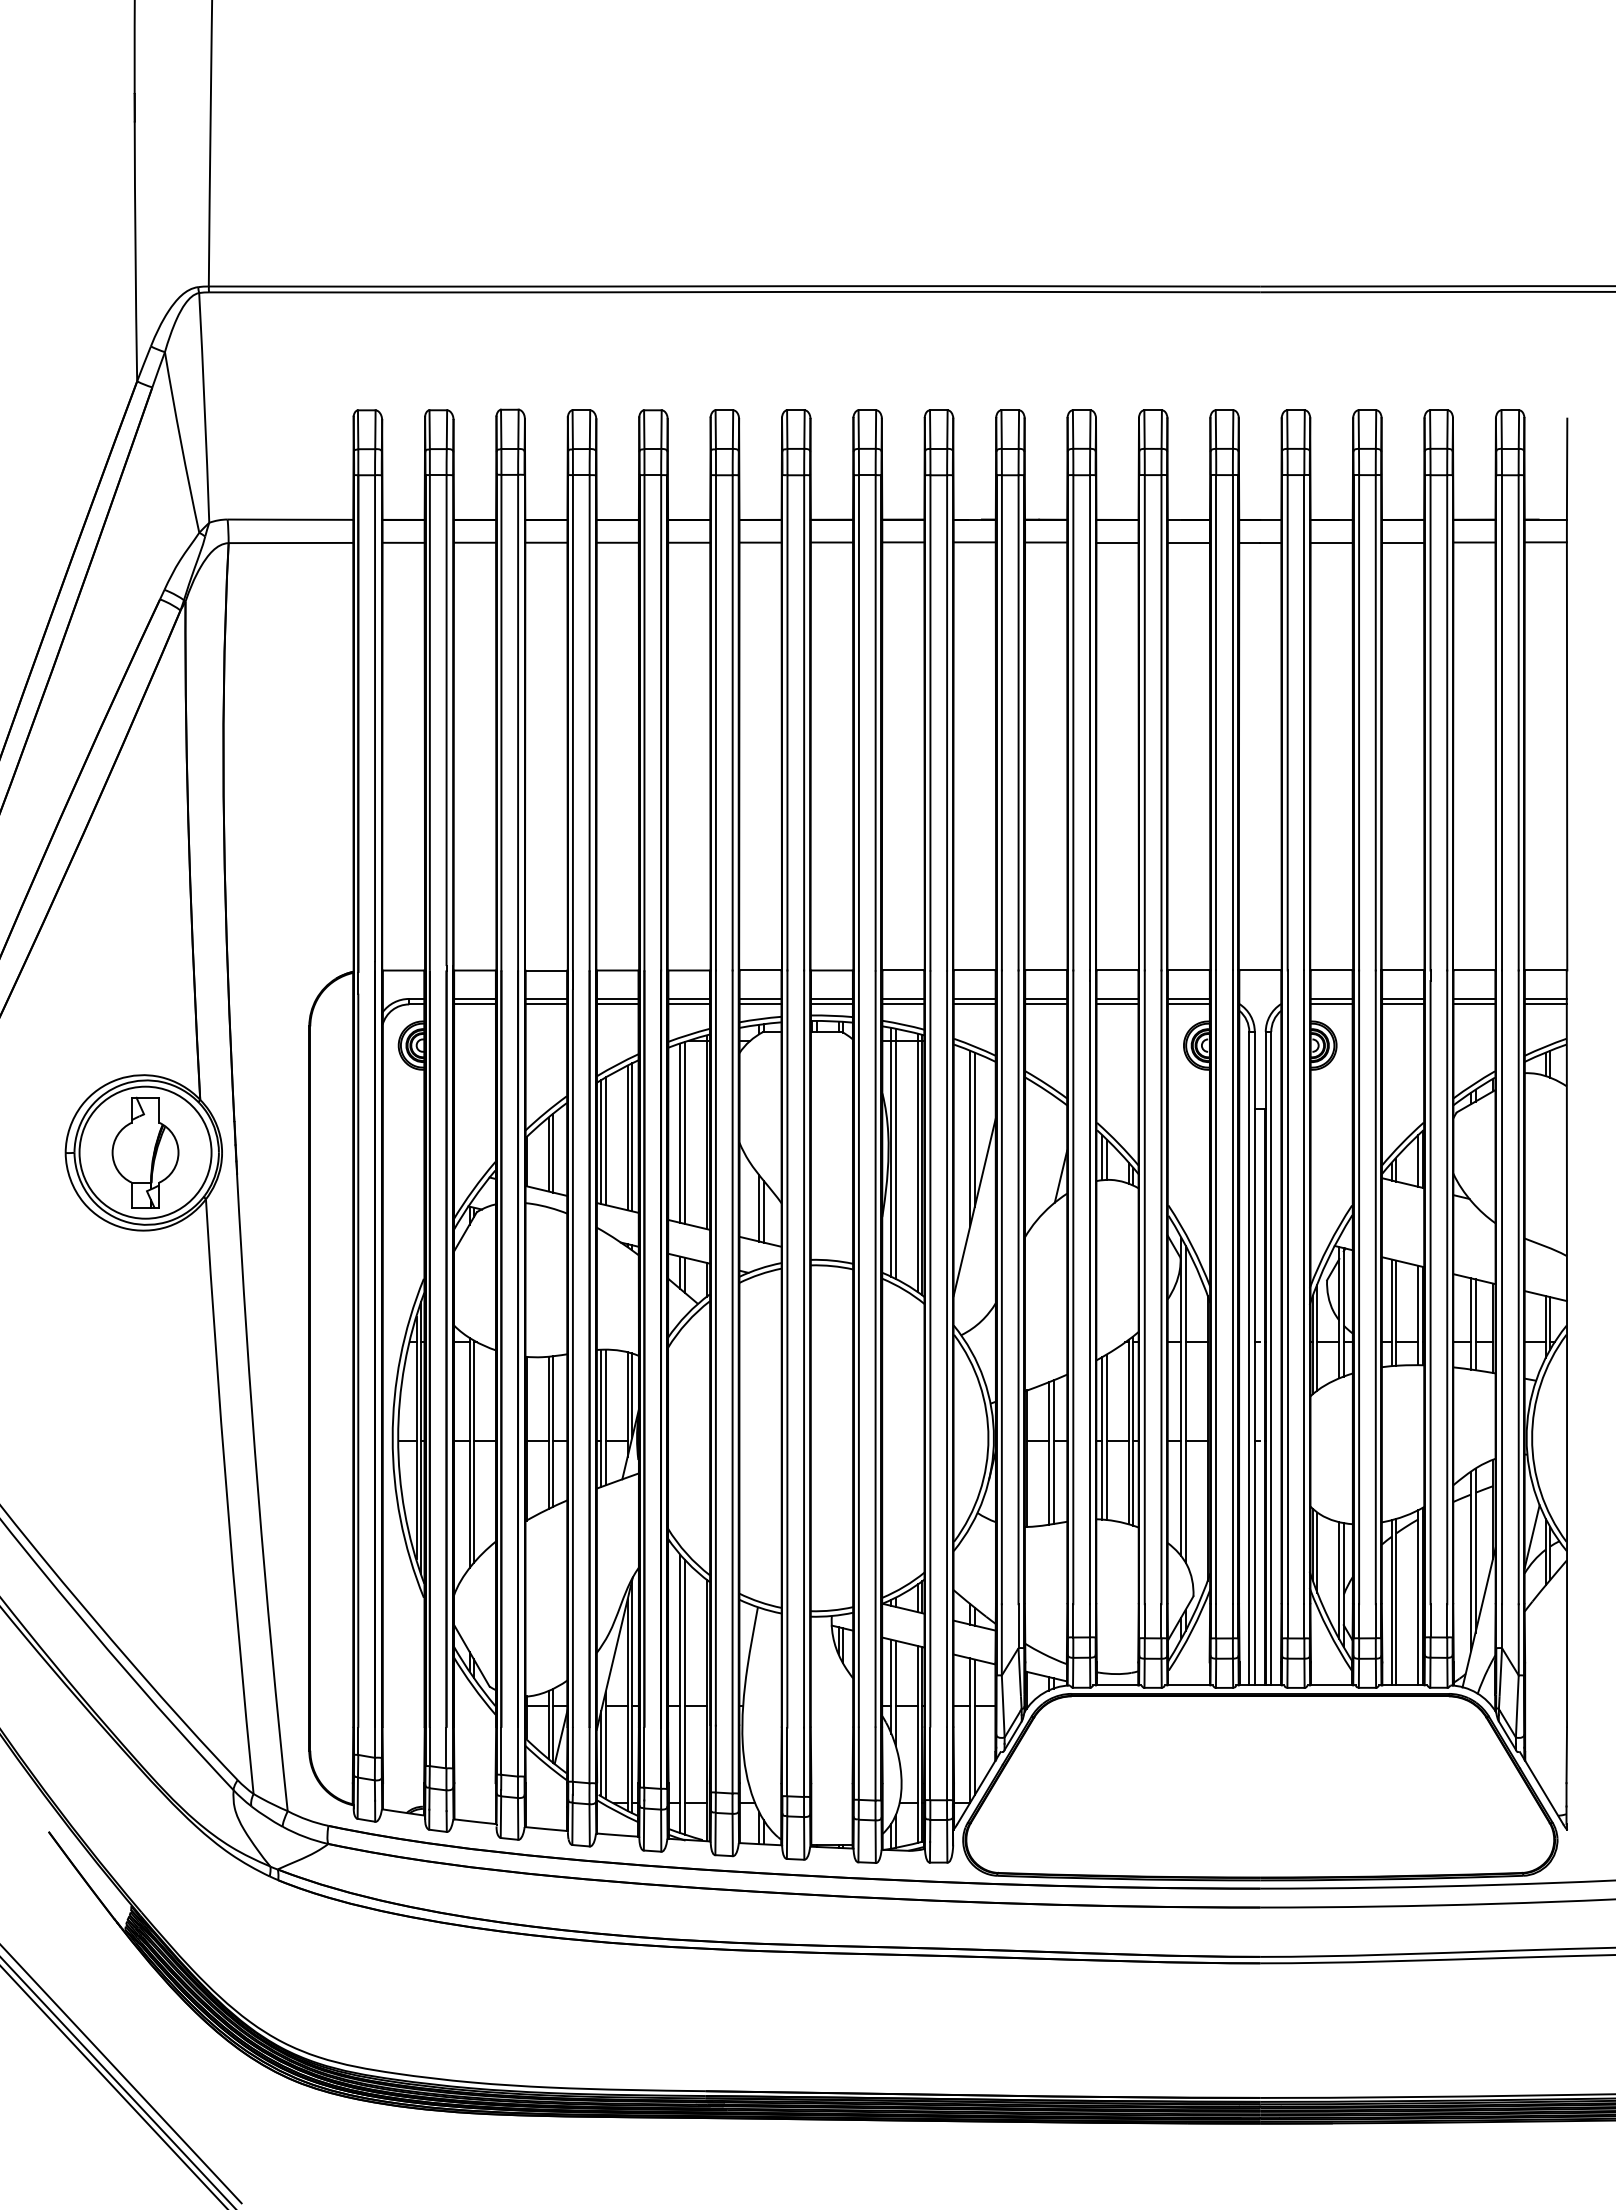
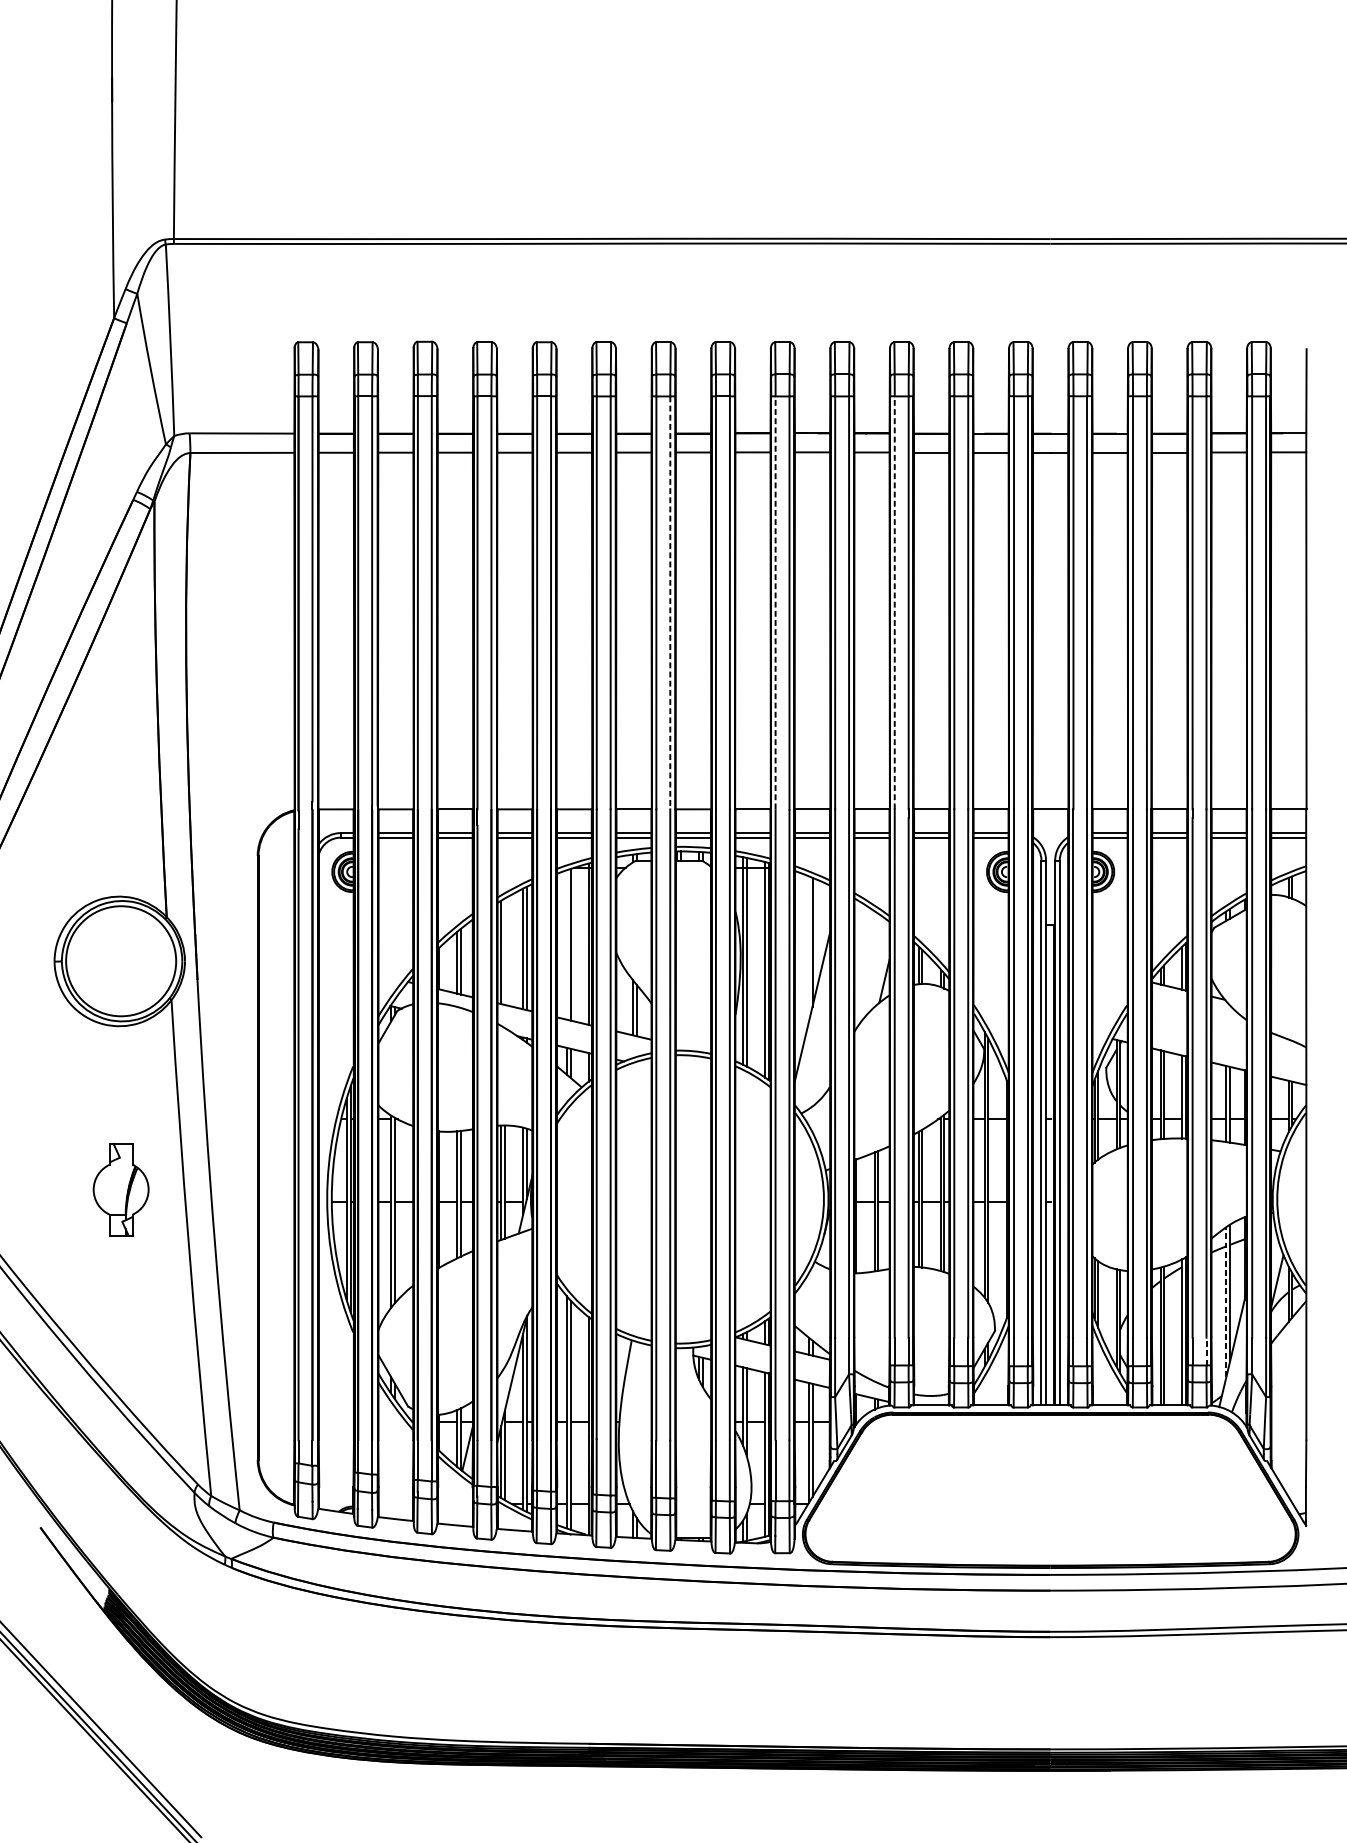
line: (804, 722) -> (670, 602), solid -> dashed
line: (930, 722) -> (775, 602), solid -> dashed
line: (1073, 722) -> (894, 602), solid -> dashed
line: (680, 1132) -> (567, 944), removed
line: (970, 1138) -> (808, 949), removed
line: (605, 1141) -> (504, 951), removed
part: (145, 1152) -> (121, 1189), moved
line: (1471, 1561) -> (1226, 1302), solid -> dashed
line: (1447, 1620) -> (1206, 1351), solid -> dashed

